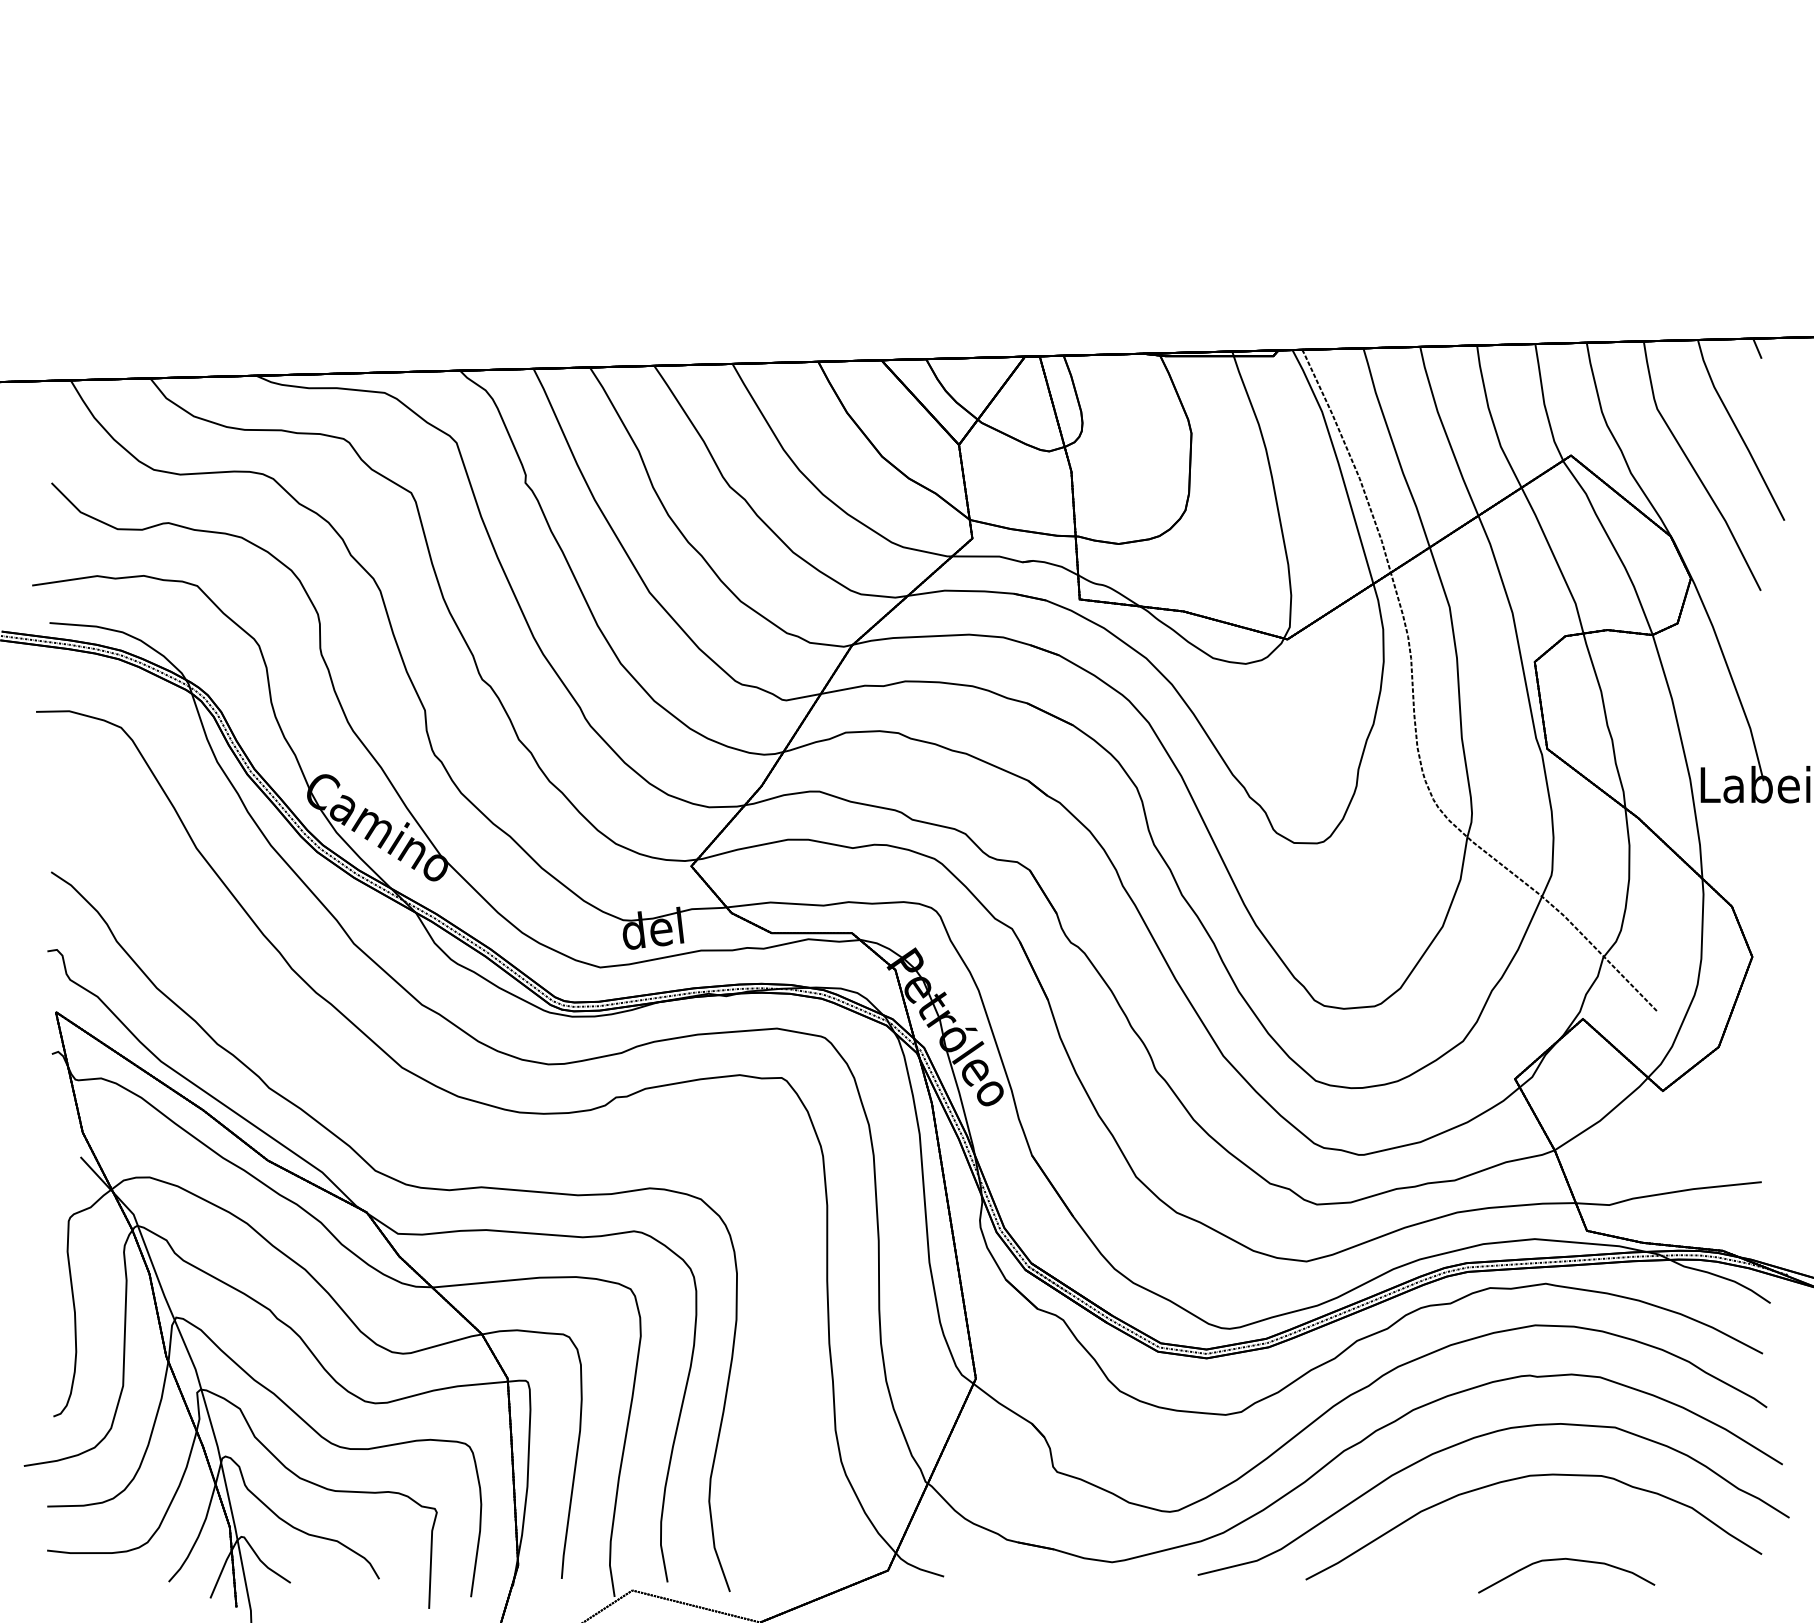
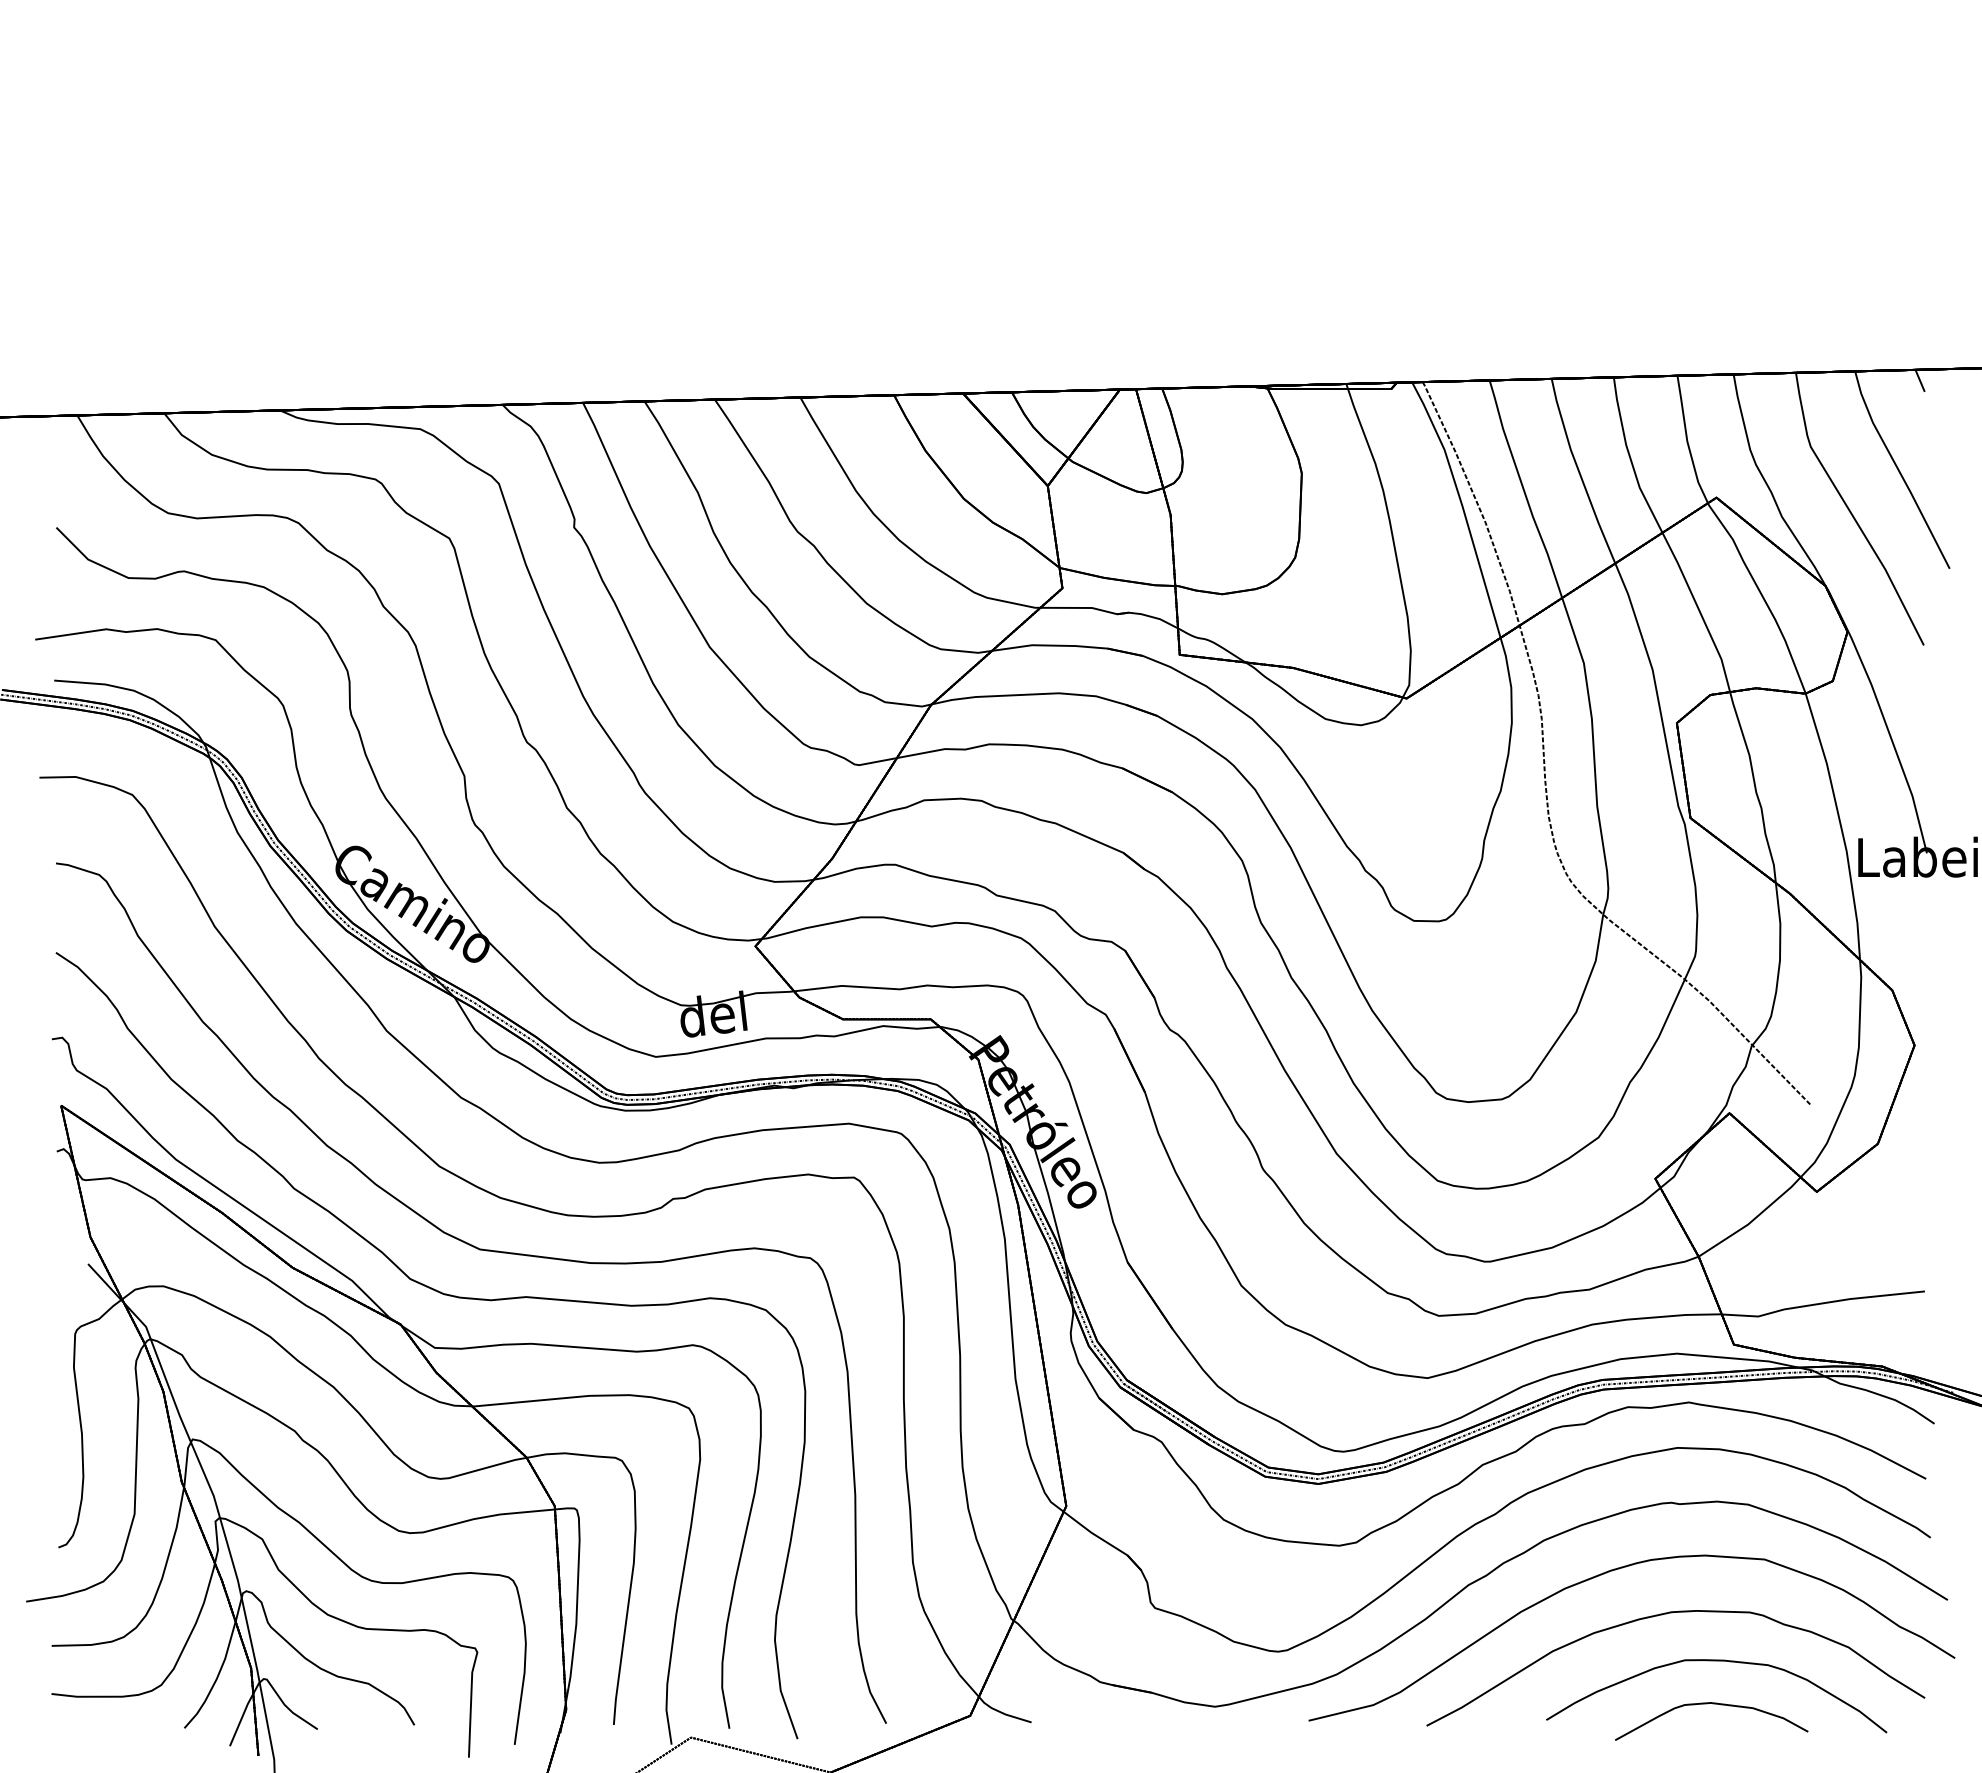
part: (438, 1144) -> (479, 1250), added
part: (1571, 1520) -> (1716, 1661), added

